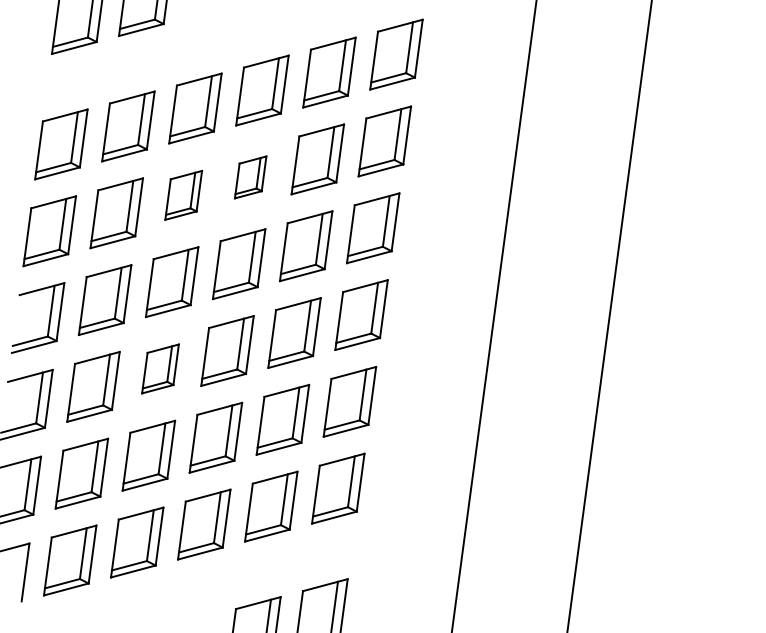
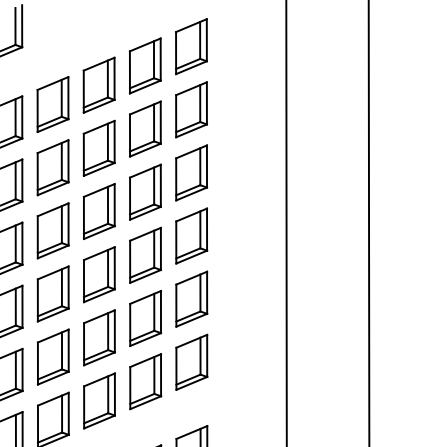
part: (250, 177) -> (99, 148), size x1.67
part: (183, 195) -> (52, 167), size x1.43
part: (160, 368) -> (53, 293), size x1.43

